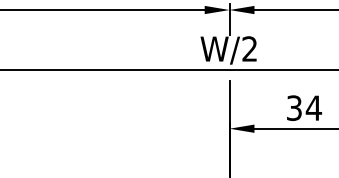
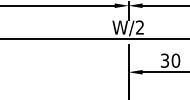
text: (313, 107) -> (175, 60), 34 -> 30

